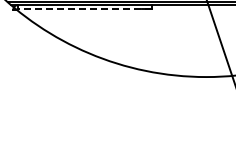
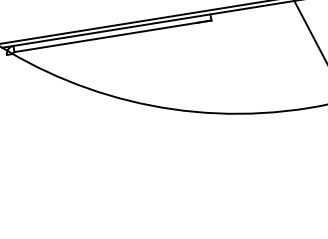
line: (85, 9) -> (113, 36), dashed -> solid

